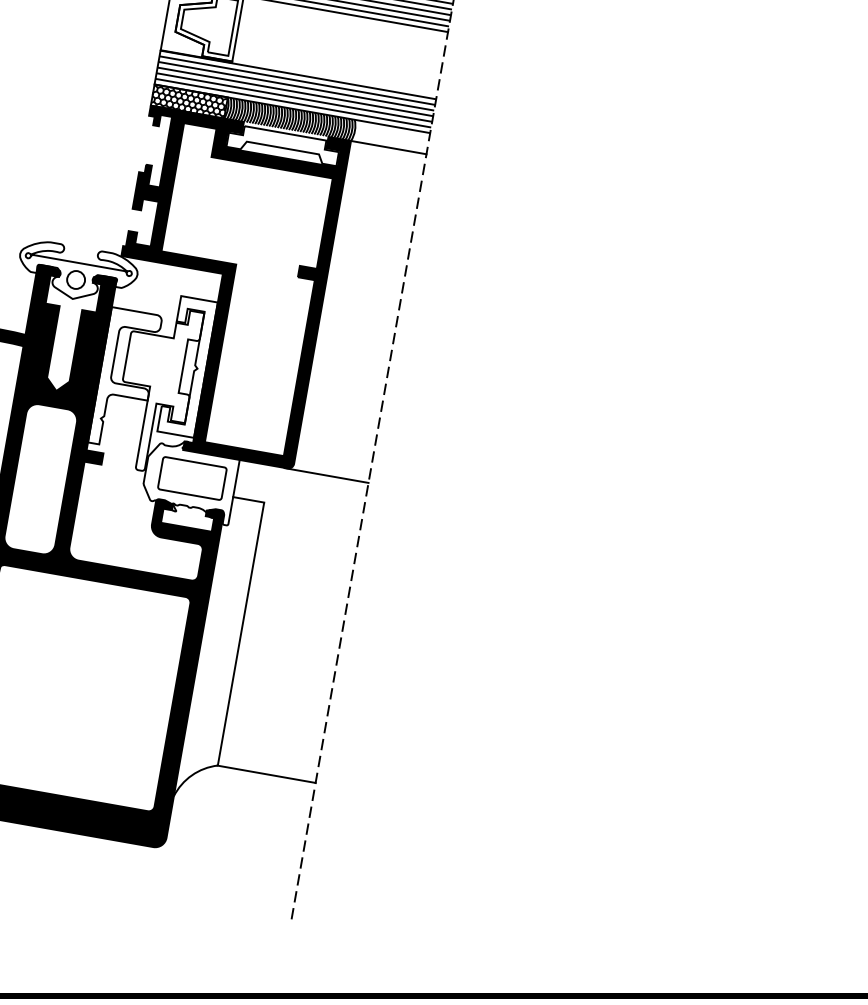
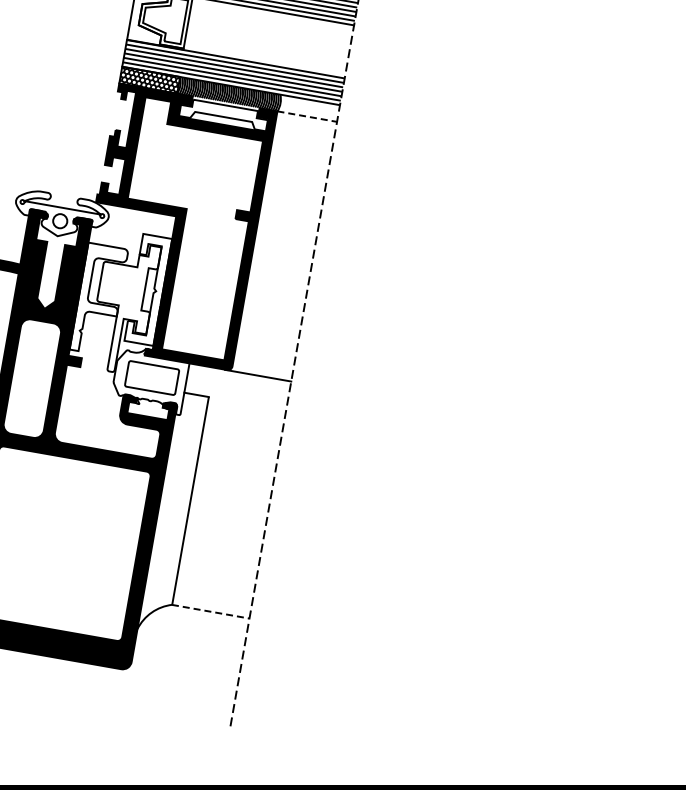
line: (389, 147) -> (307, 116), solid -> dashed
line: (267, 774) -> (211, 611), solid -> dashed

